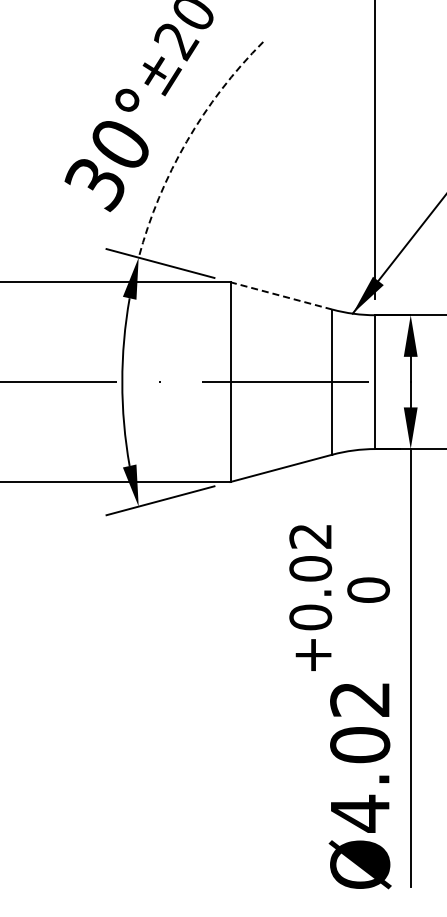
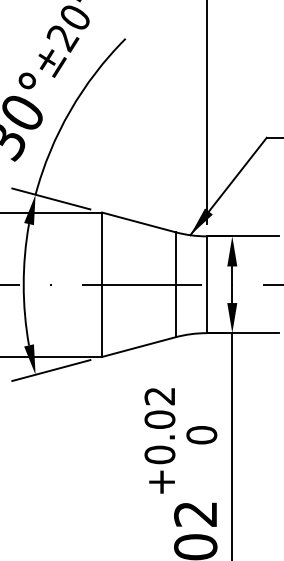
arc: (186, 141) -> (70, 110), dashed -> solid
line: (281, 295) -> (138, 222), dashed -> solid

